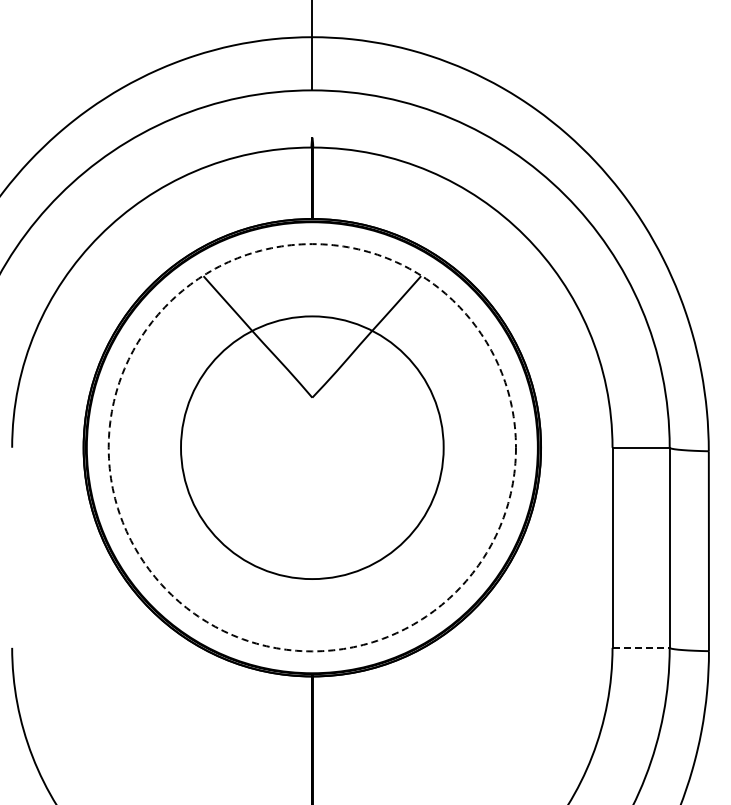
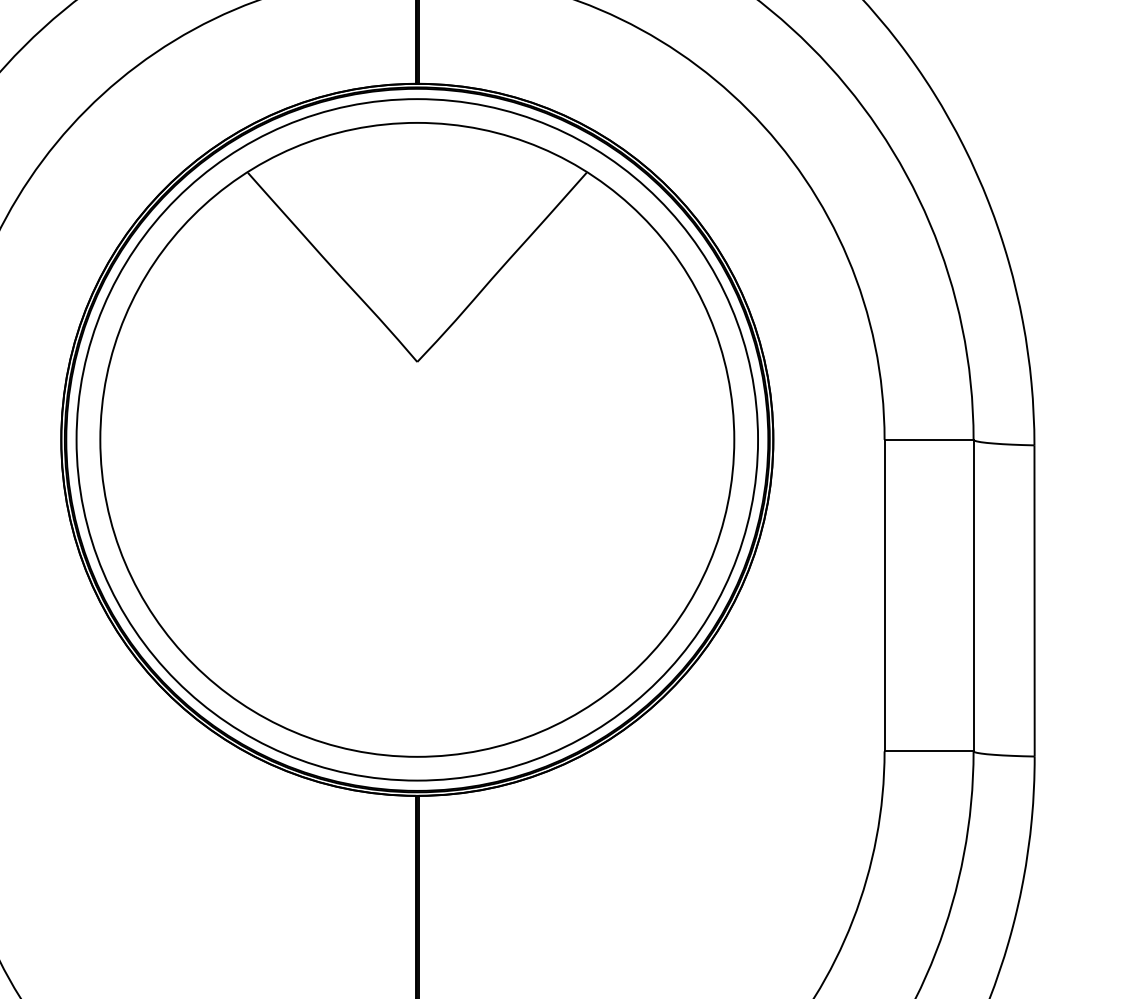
circle: (311, 447) -> (415, 439), dashed -> solid
circle: (312, 447) -> (417, 439), size x1.67
line: (641, 647) -> (929, 750), dashed -> solid

